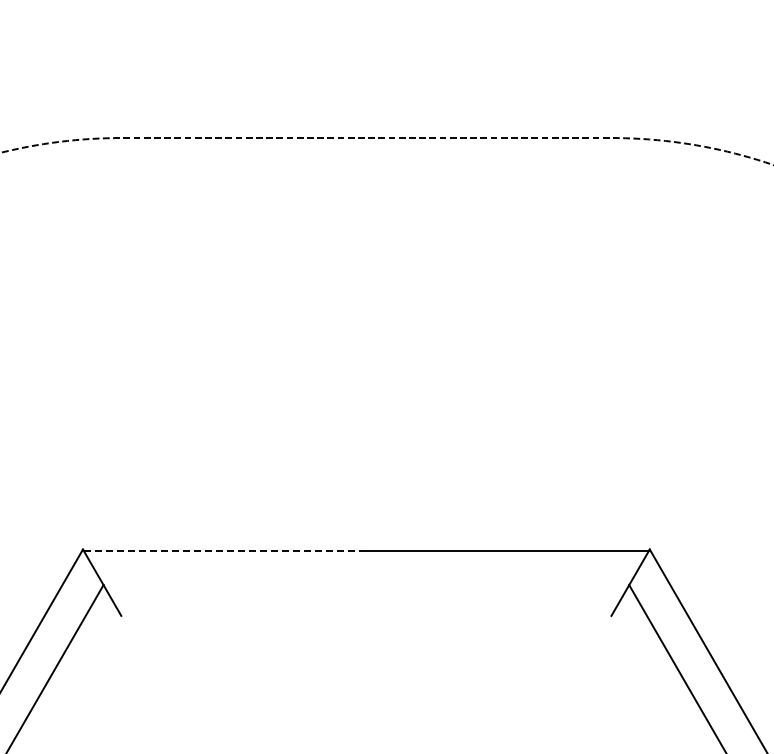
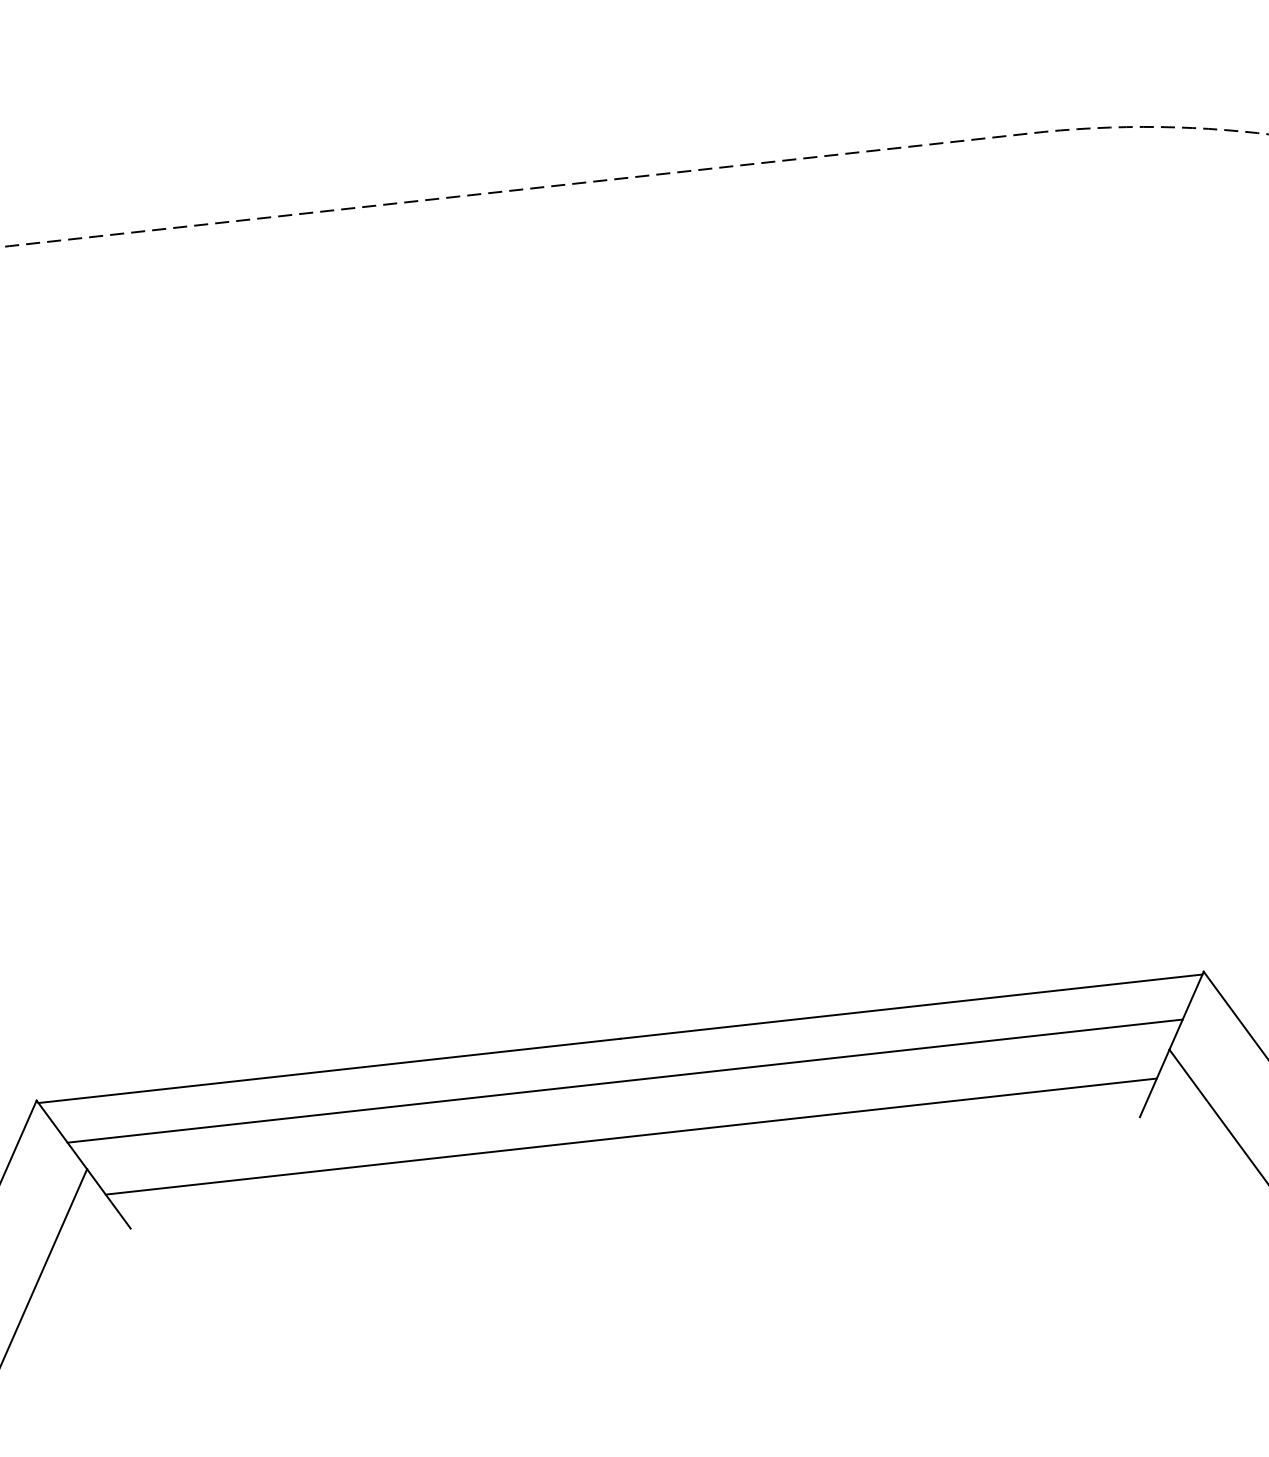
line: (225, 550) -> (330, 1070), dashed -> solid
line: (366, 571) -> (625, 1081), added
line: (366, 598) -> (631, 1137), added

